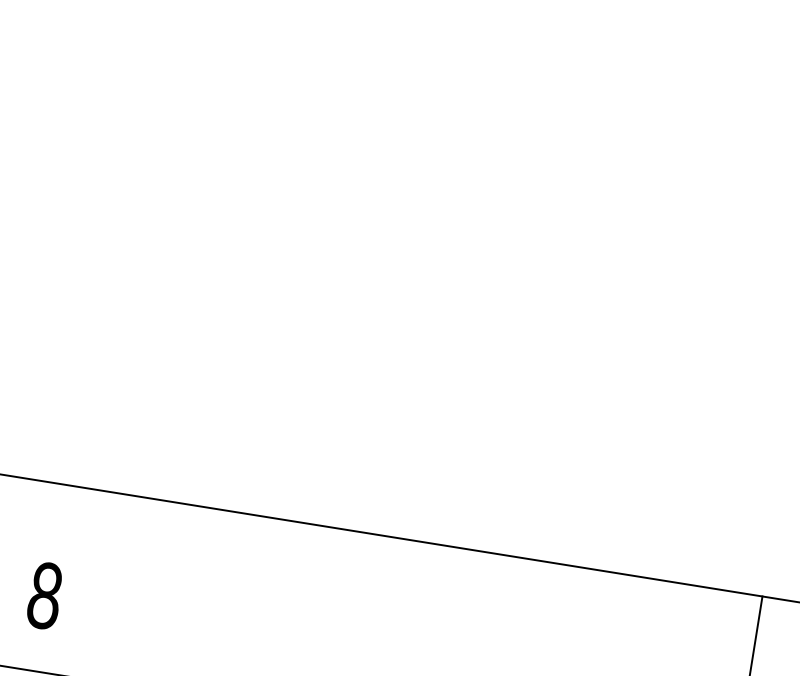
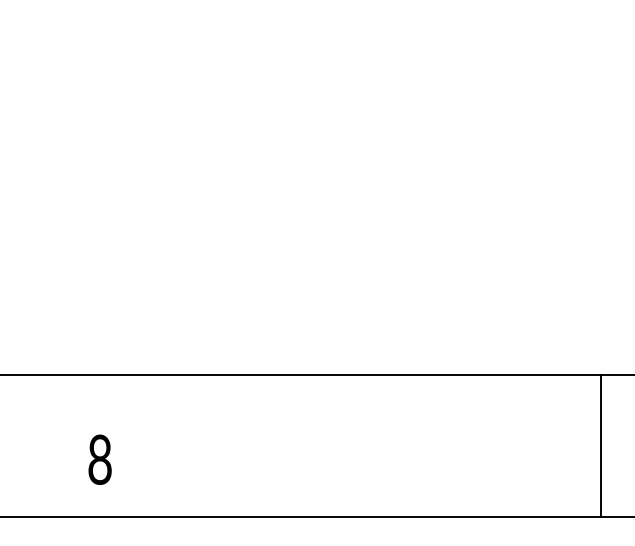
text: (44, 595) -> (99, 459), moved

